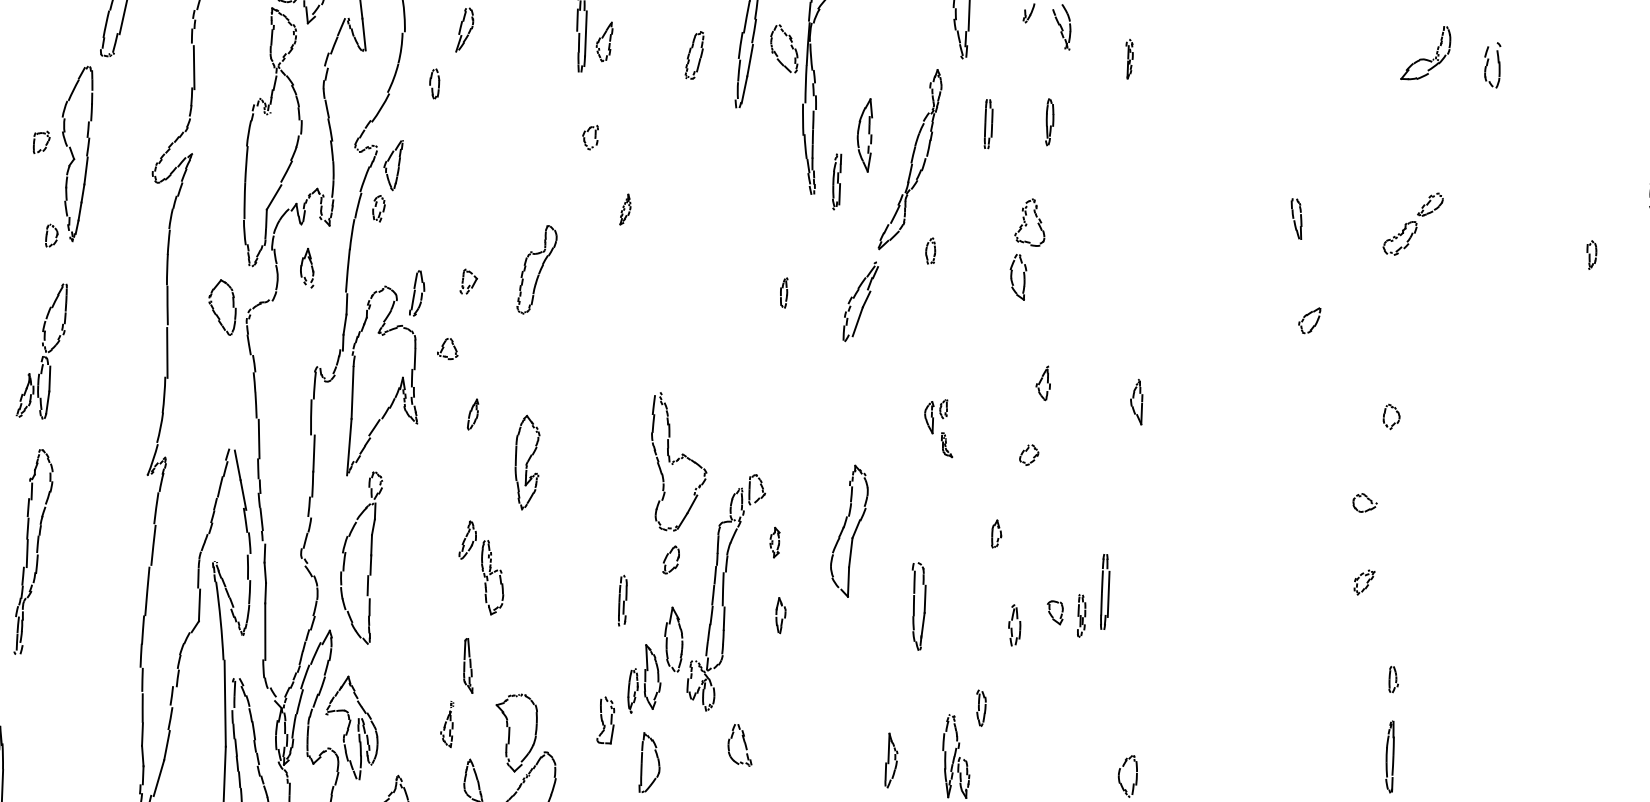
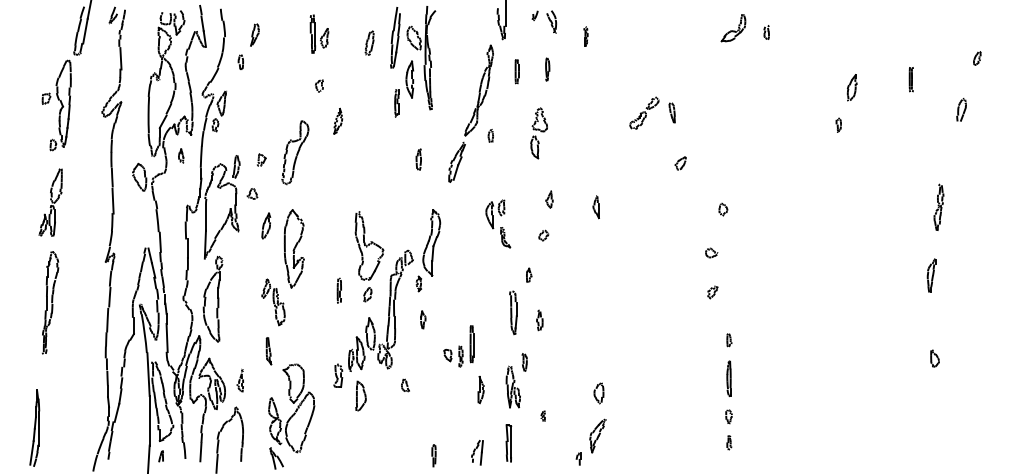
part: (1491, 64) -> (766, 32), size x0.62
part: (853, 152) -> (404, 88), moved
part: (626, 208) -> (338, 120), size x1.67
part: (1413, 222) -> (644, 112), moved
part: (1591, 253) -> (838, 124), moved
part: (308, 266) -> (181, 155), size x0.71
part: (537, 269) -> (295, 152), size x1.43
part: (783, 292) -> (418, 159), size x1.43
part: (473, 413) -> (266, 225), size x1.67
part: (939, 427) -> (498, 223), size x1.67
part: (525, 461) -> (293, 248), size x1.67
part: (848, 530) -> (431, 242), moved
part: (1077, 595) -> (458, 346), moved
part: (621, 600) -> (338, 290), moved
part: (918, 605) -> (513, 312), moved
part: (445, 724) -> (239, 380), moved
part: (740, 745) -> (405, 385), size x0.62

